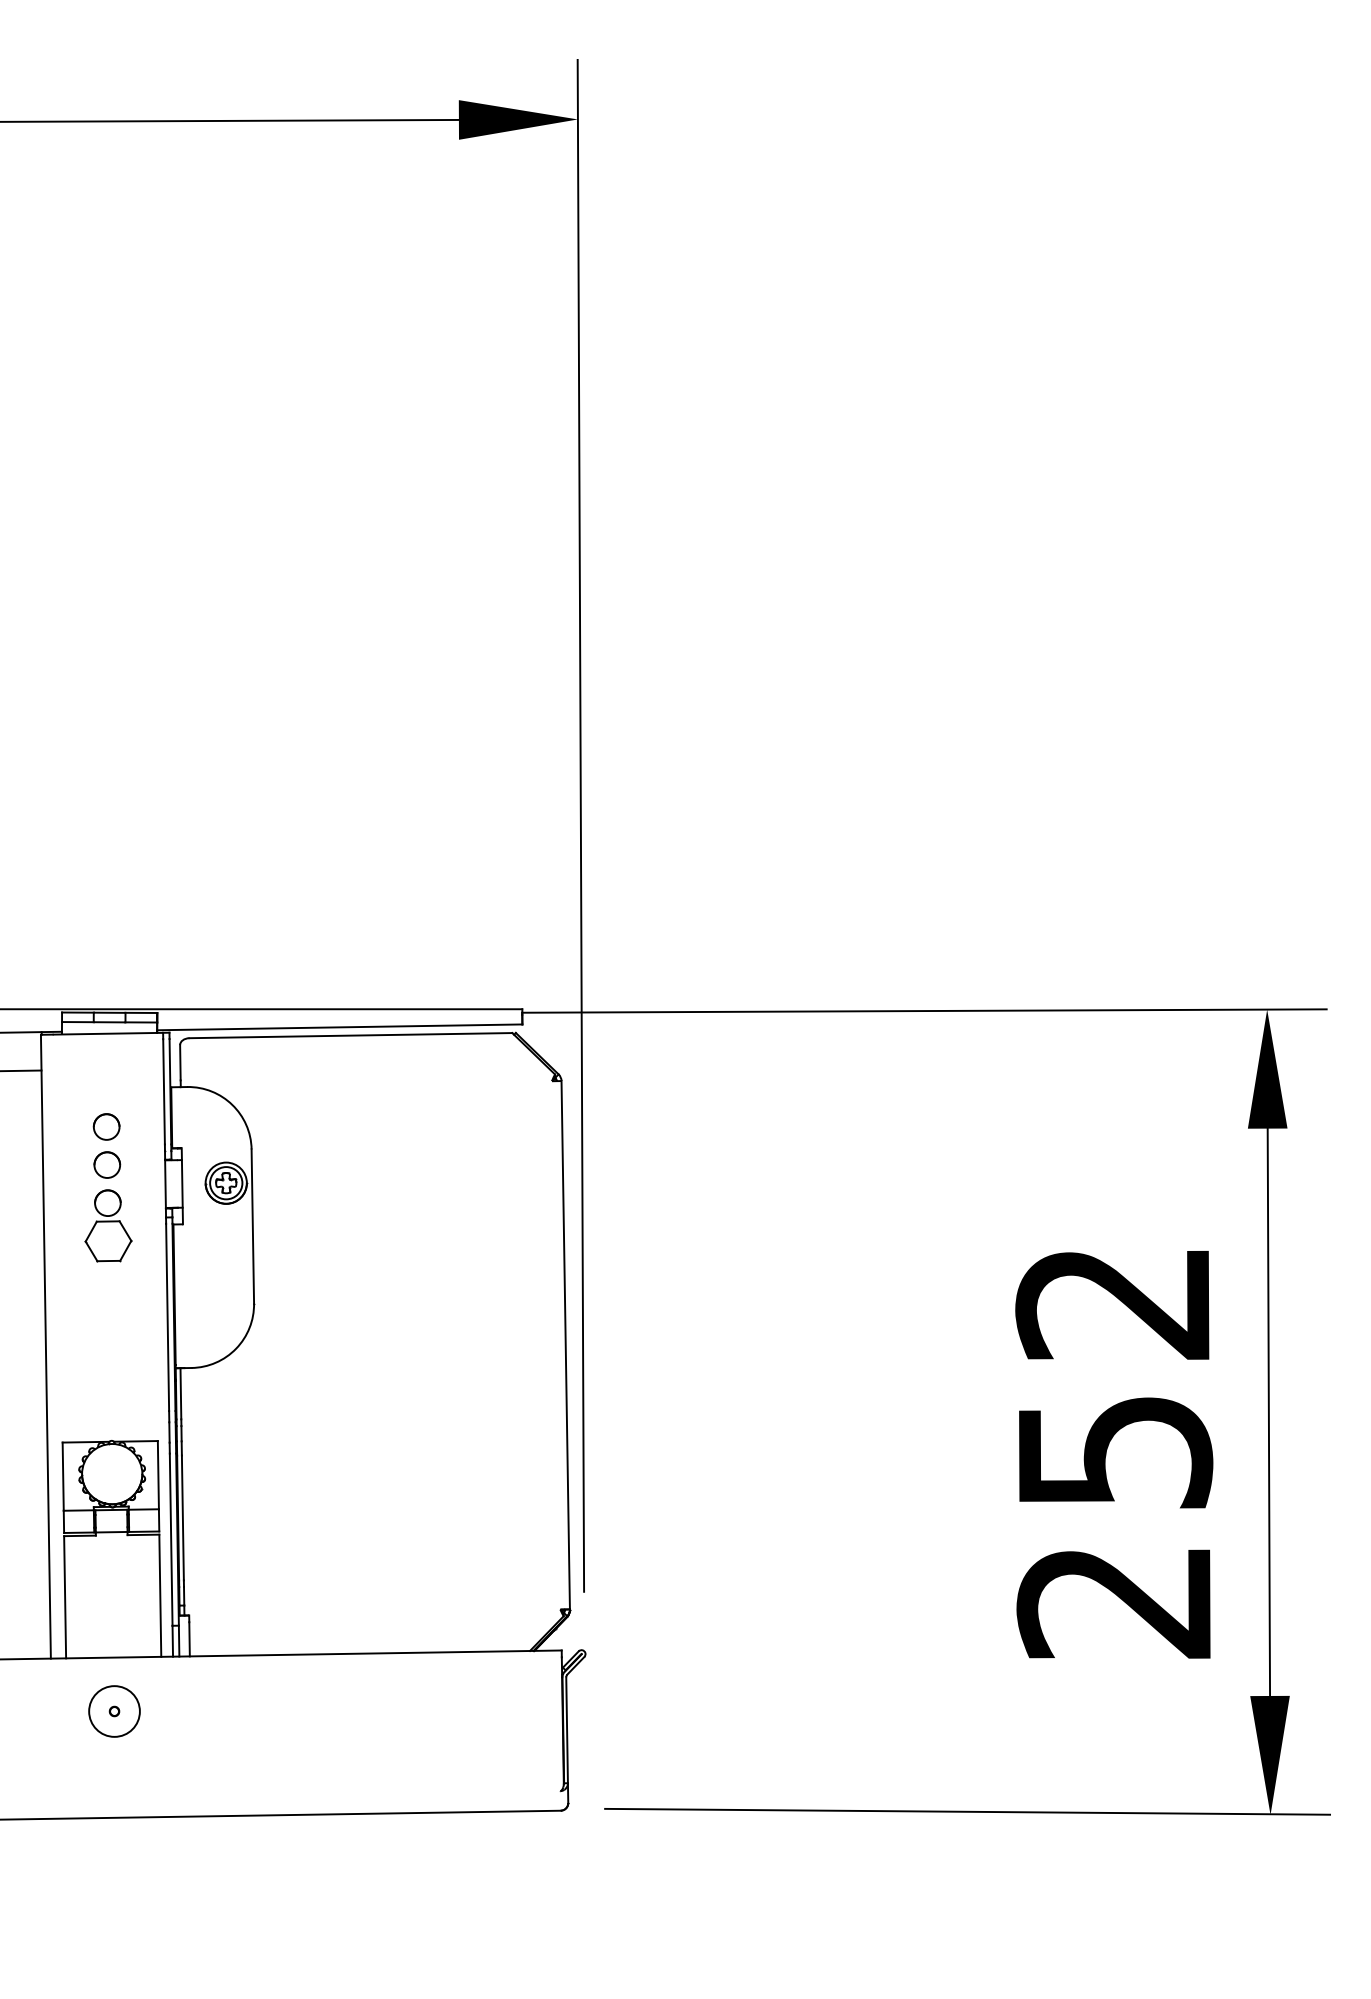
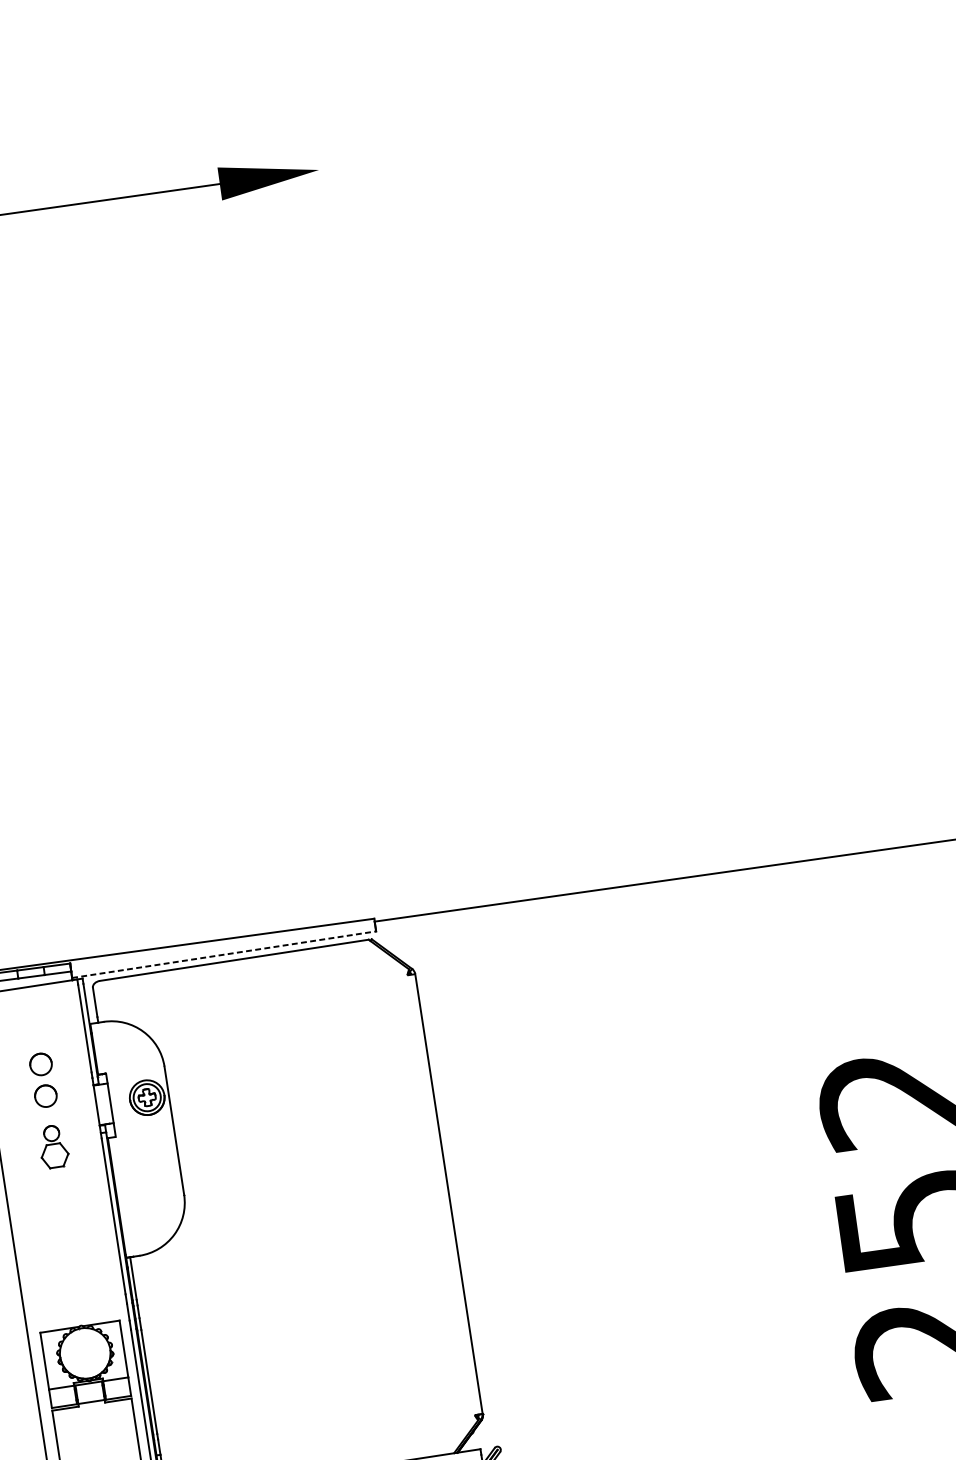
line: (580, 825) -> (401, 758), removed
line: (339, 1027) -> (223, 954), solid -> dashed
part: (108, 1225) -> (53, 1146), size x0.7

